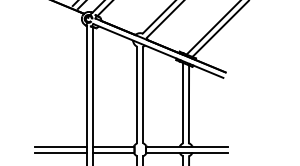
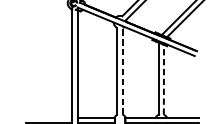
line: (143, 94) -> (123, 70), solid -> dashed
line: (189, 104) -> (164, 79), solid -> dashed
line: (60, 146) -> (48, 117), removed

